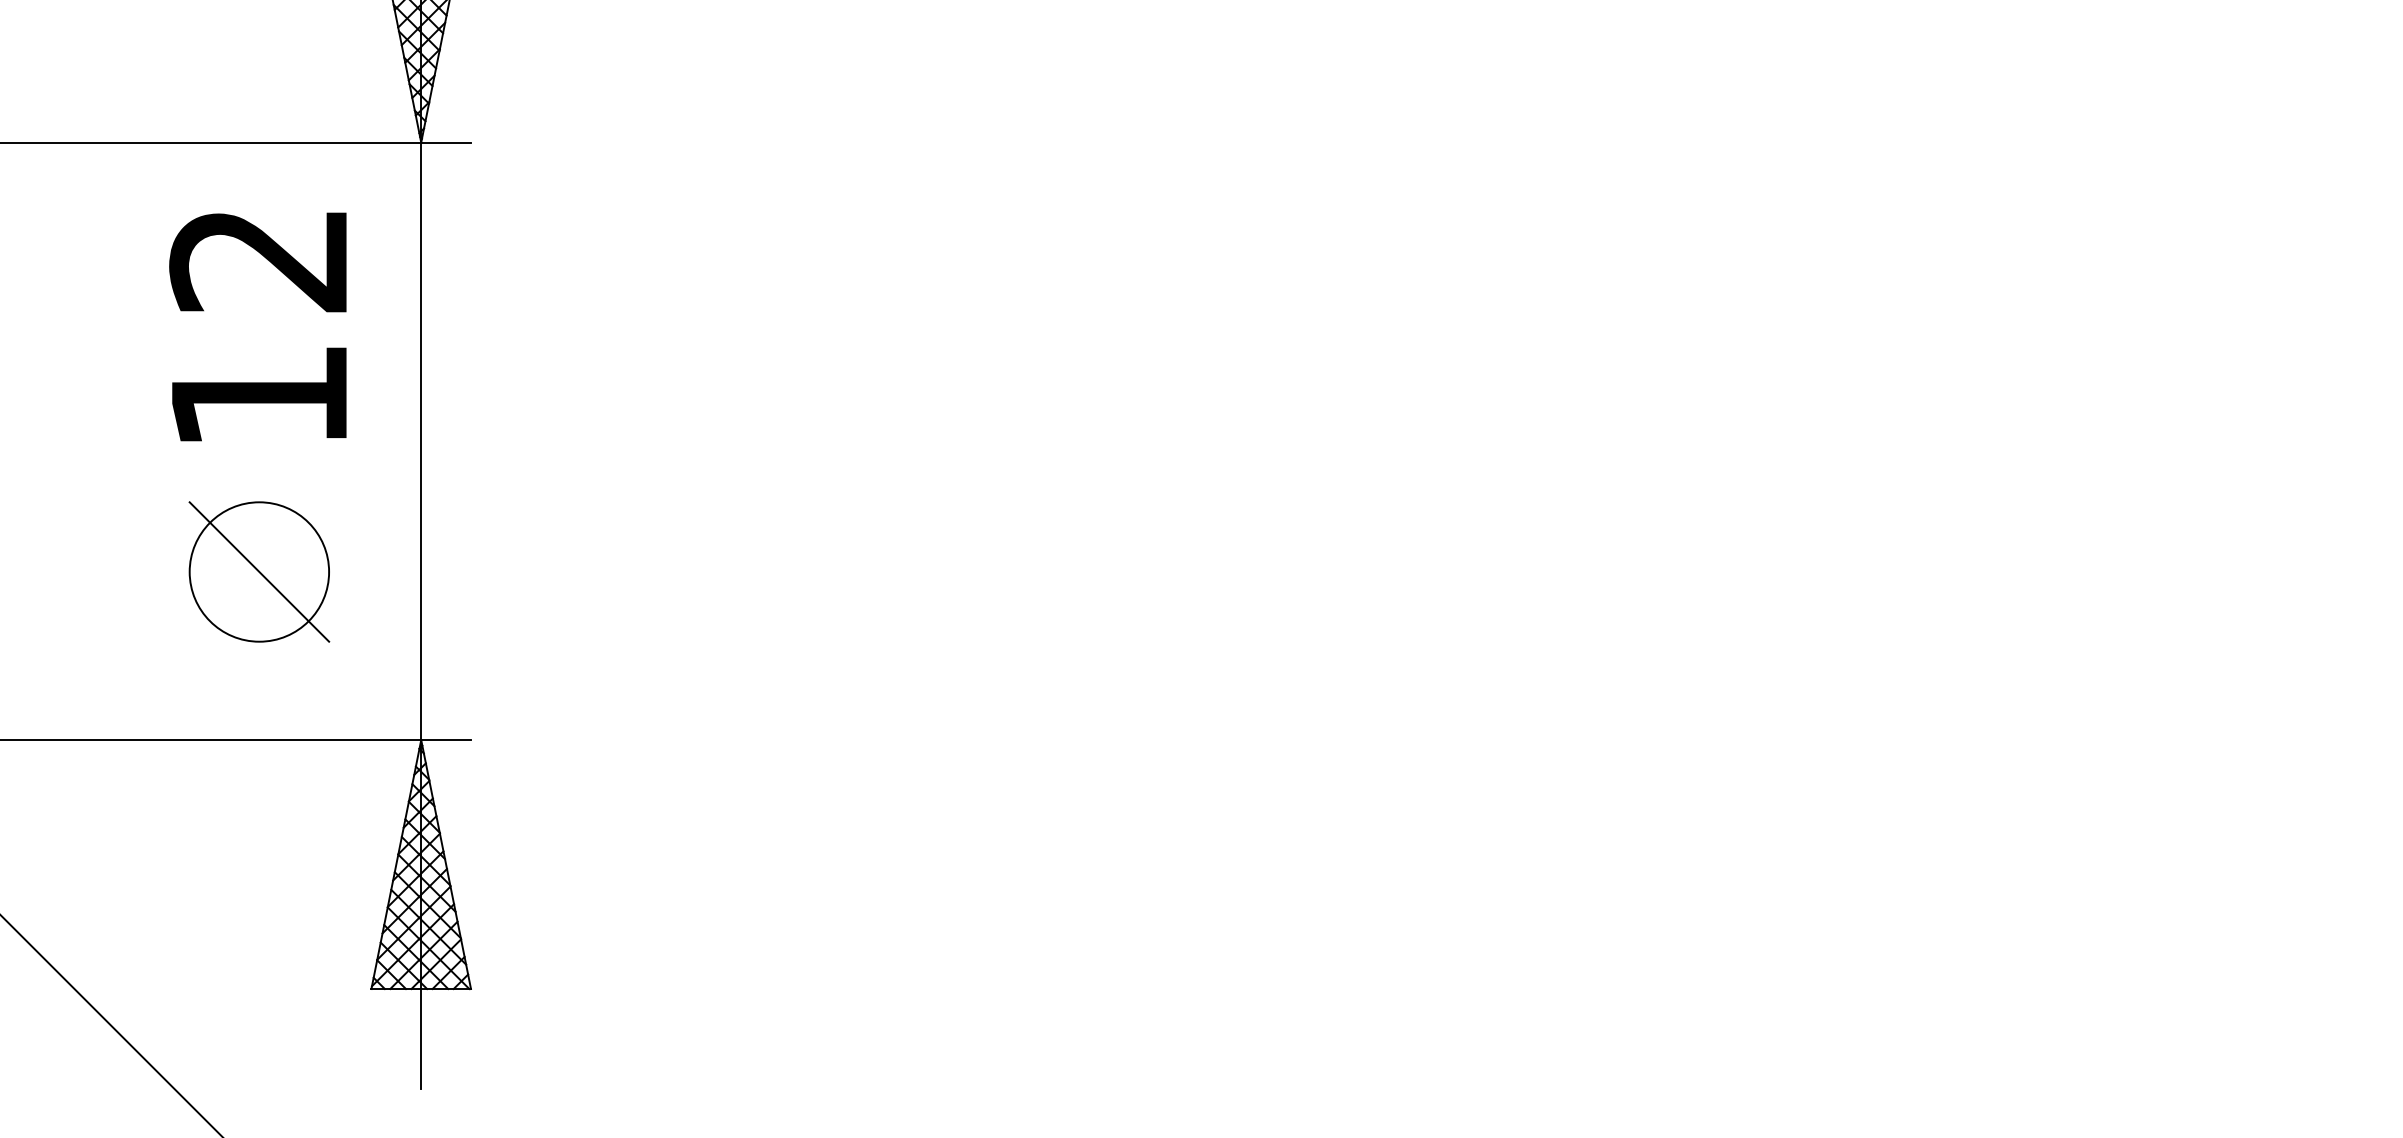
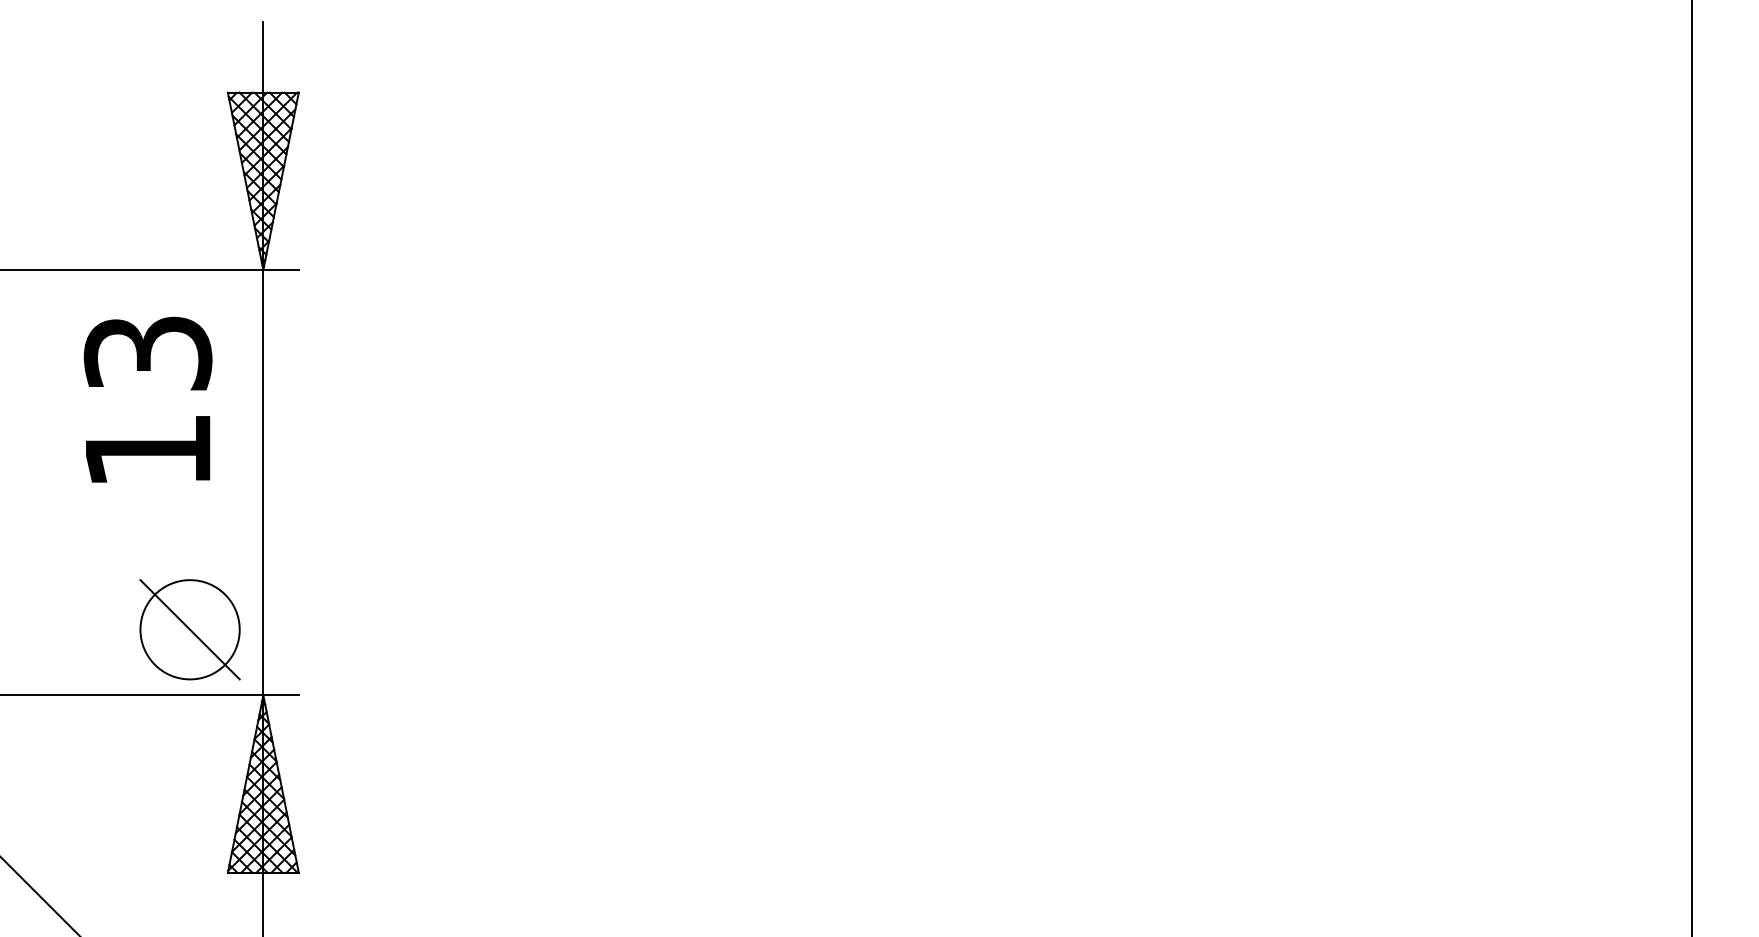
text: (259, 259) -> (148, 353), 12 -> 13
part: (258, 571) -> (189, 629), moved

